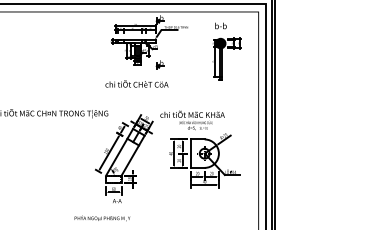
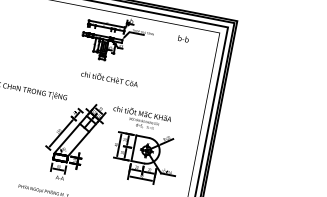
part: (226, 58) -> (182, 69), removed
part: (159, 64) -> (121, 62), removed
text: (136, 83) -> (109, 78), moved

